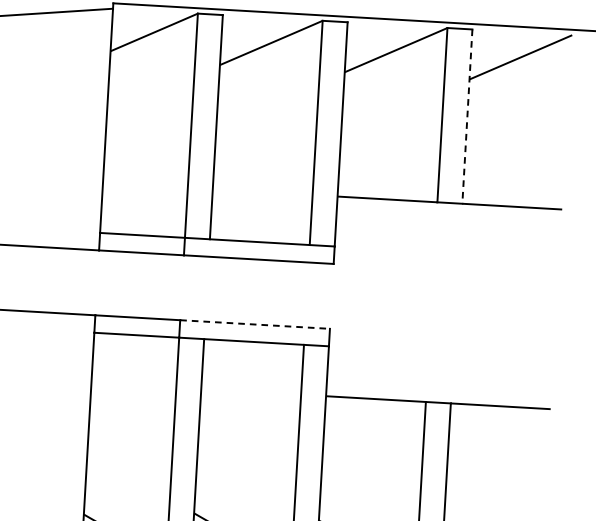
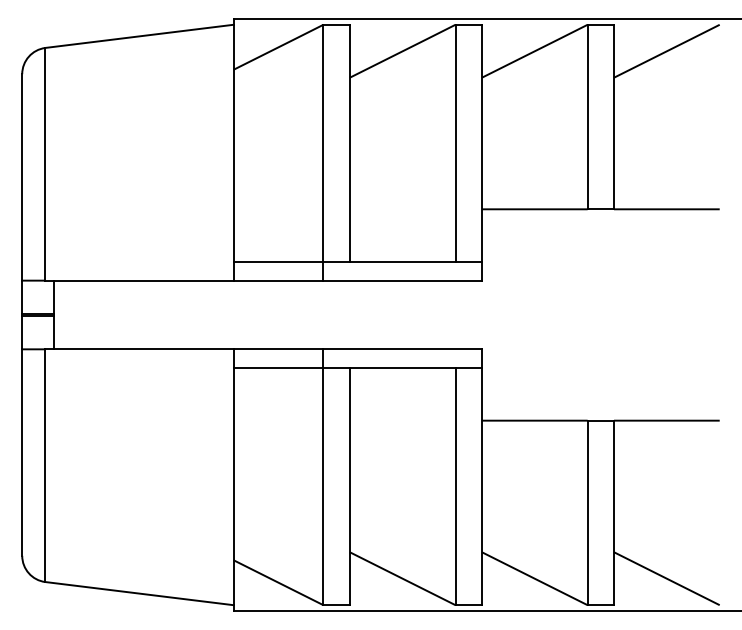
line: (467, 117) -> (614, 117), dashed -> solid
line: (255, 324) -> (403, 349), dashed -> solid

